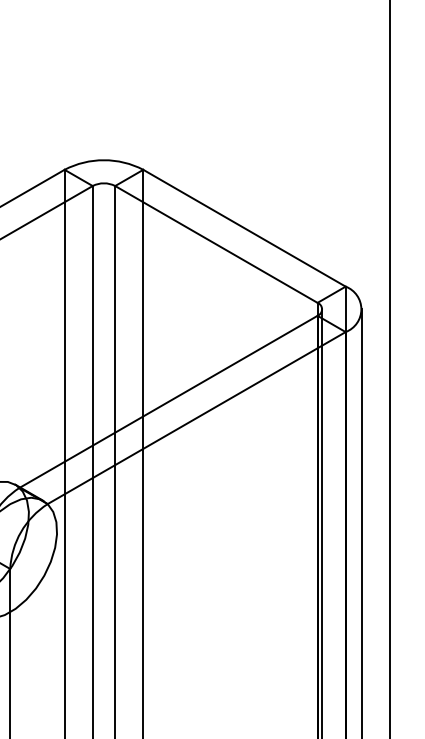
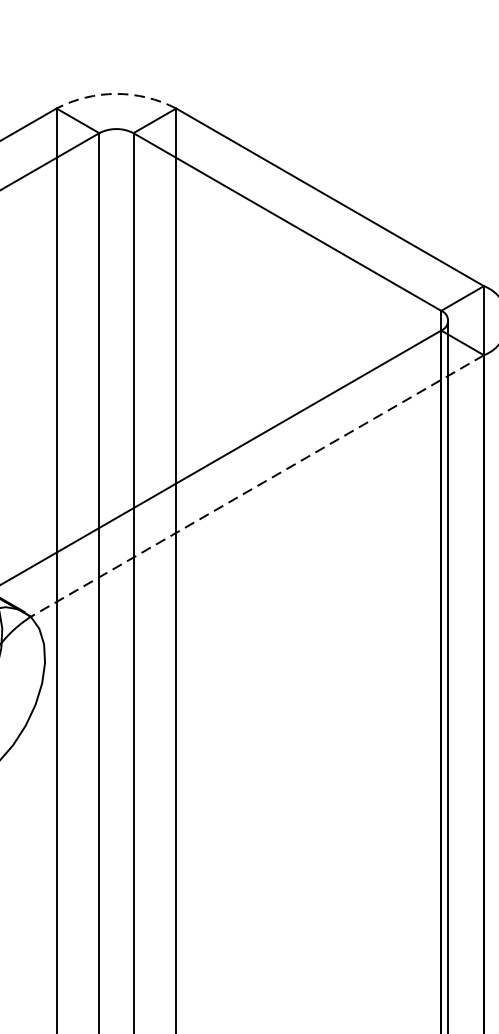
arc: (103, 160) -> (115, 94), solid -> dashed
line: (196, 418) -> (257, 486), solid -> dashed

